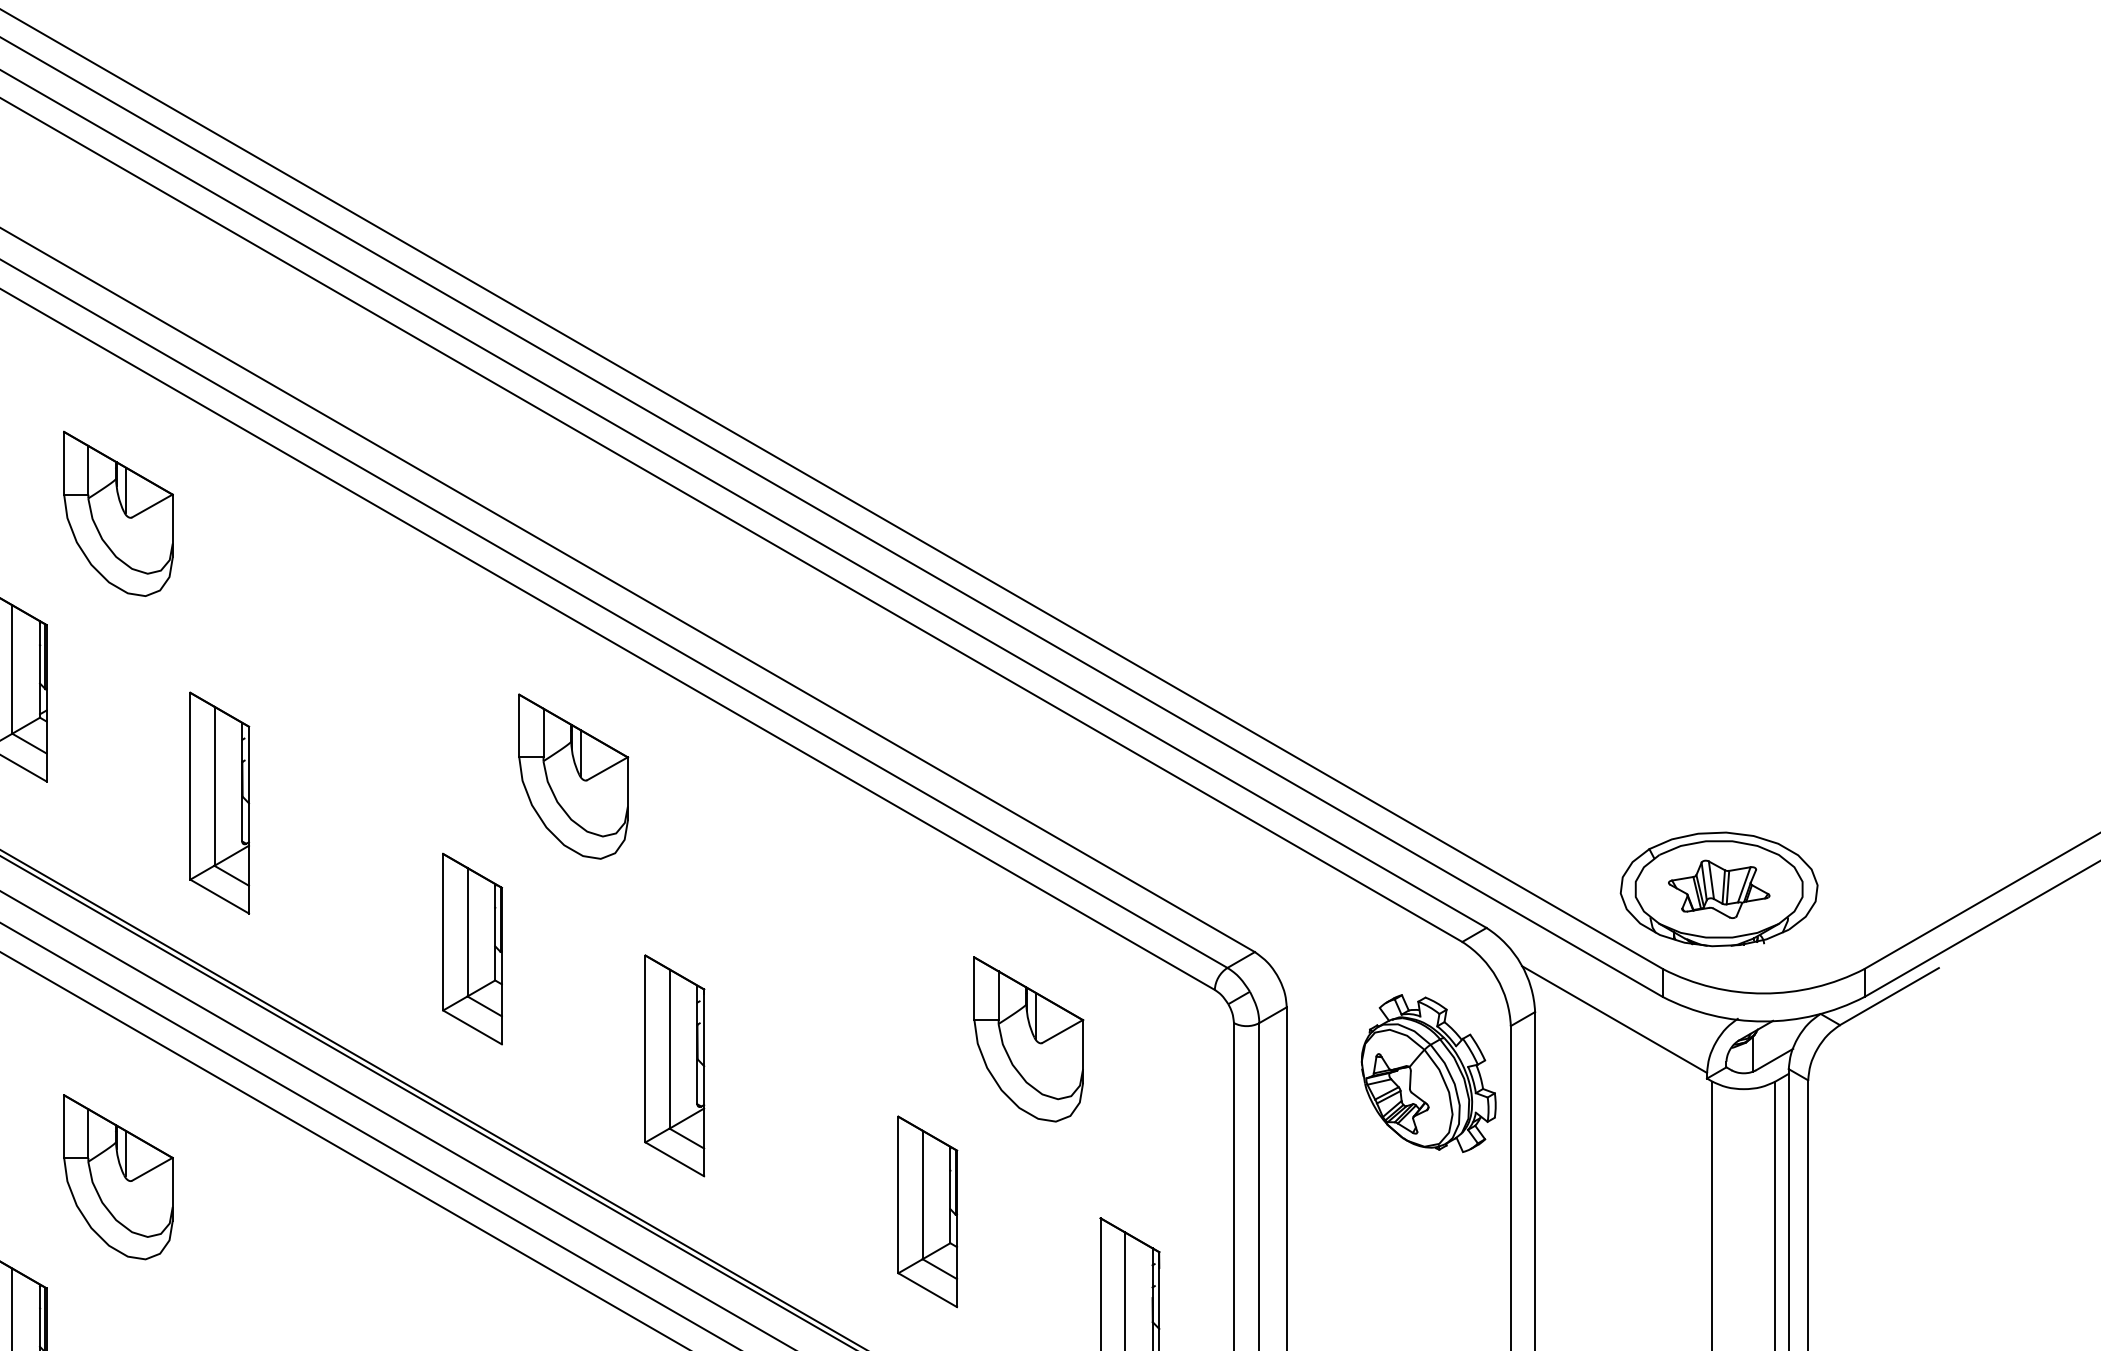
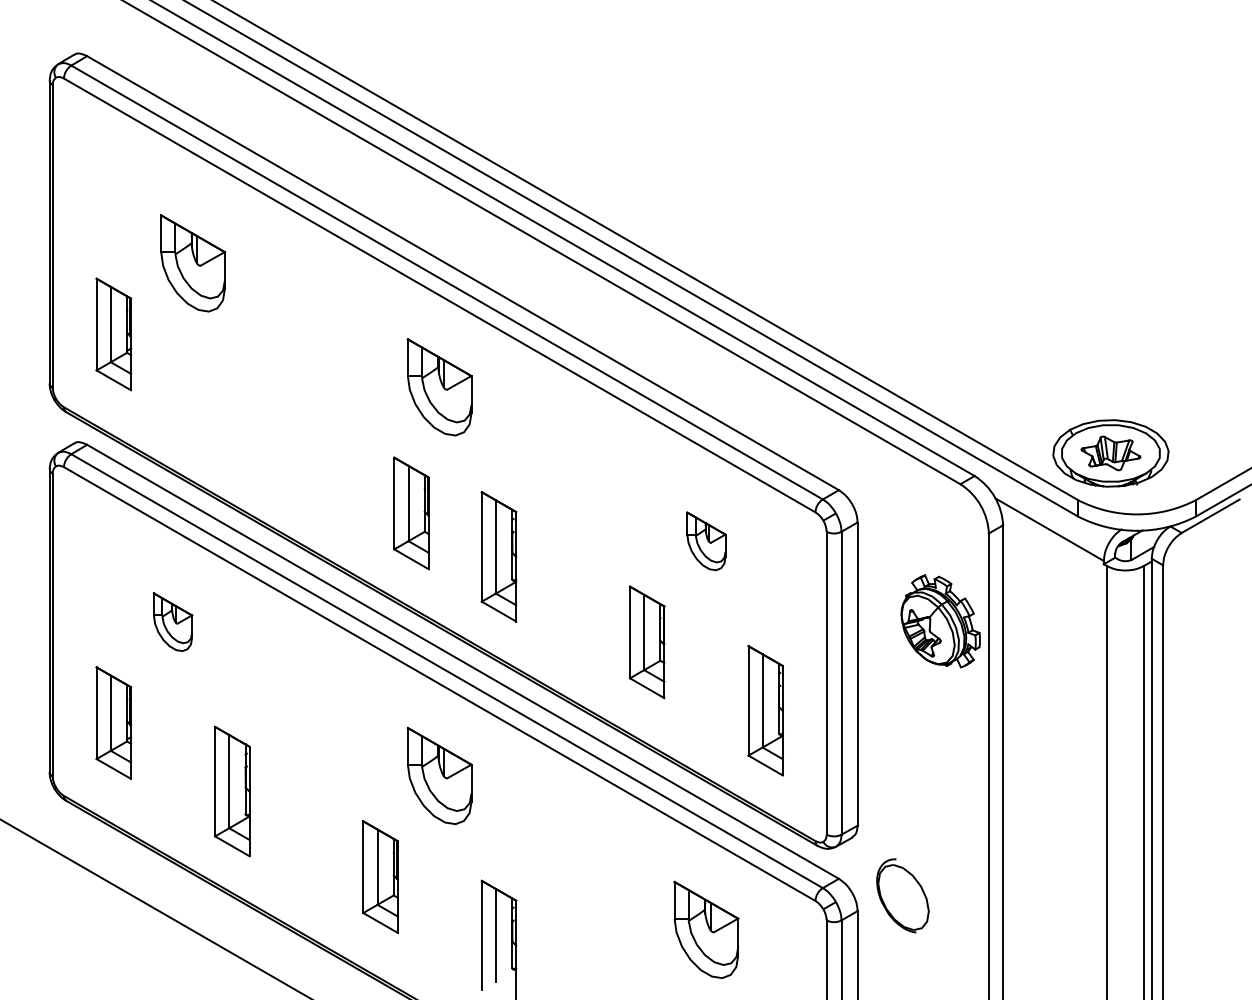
part: (117, 514) -> (192, 263), moved
part: (219, 802) -> (232, 402), removed
part: (472, 949) -> (411, 513), moved
part: (1028, 1039) -> (706, 541), size x0.6
part: (1428, 1073) -> (940, 621), moved
part: (117, 1177) -> (172, 622), size x0.6

